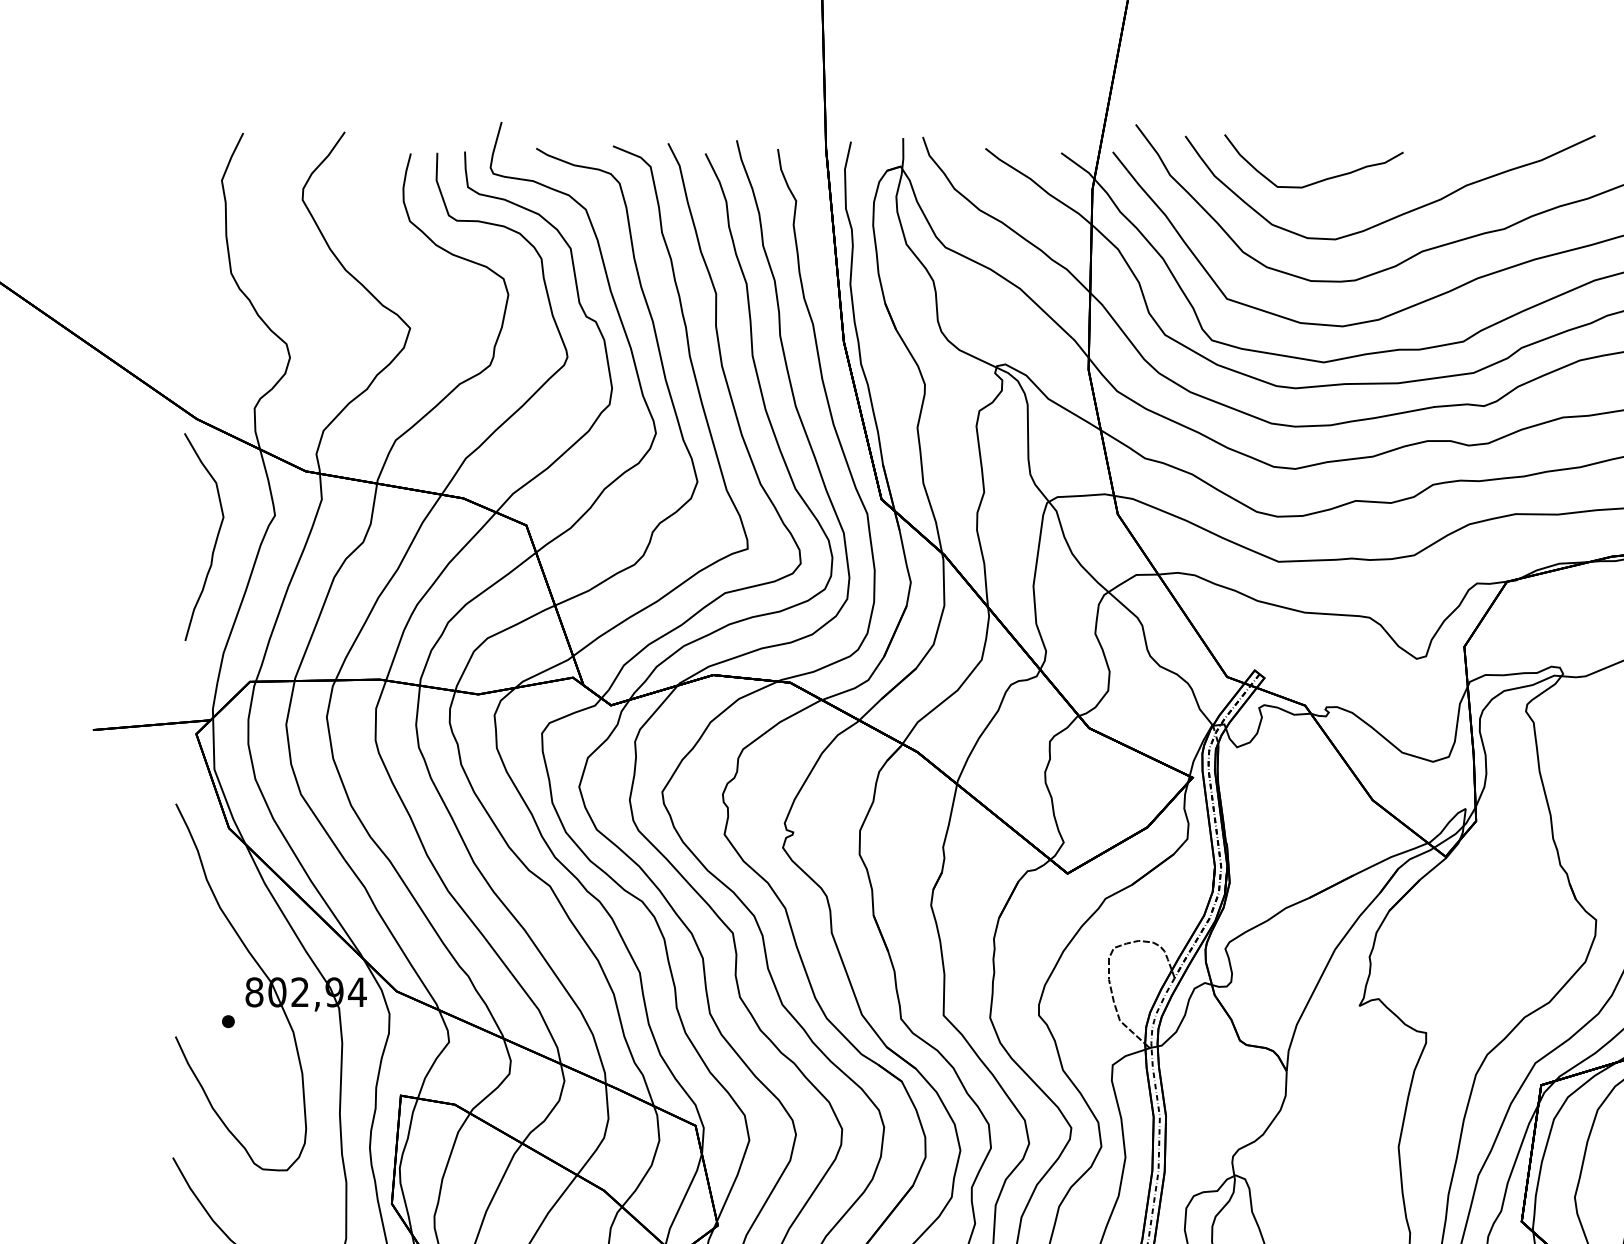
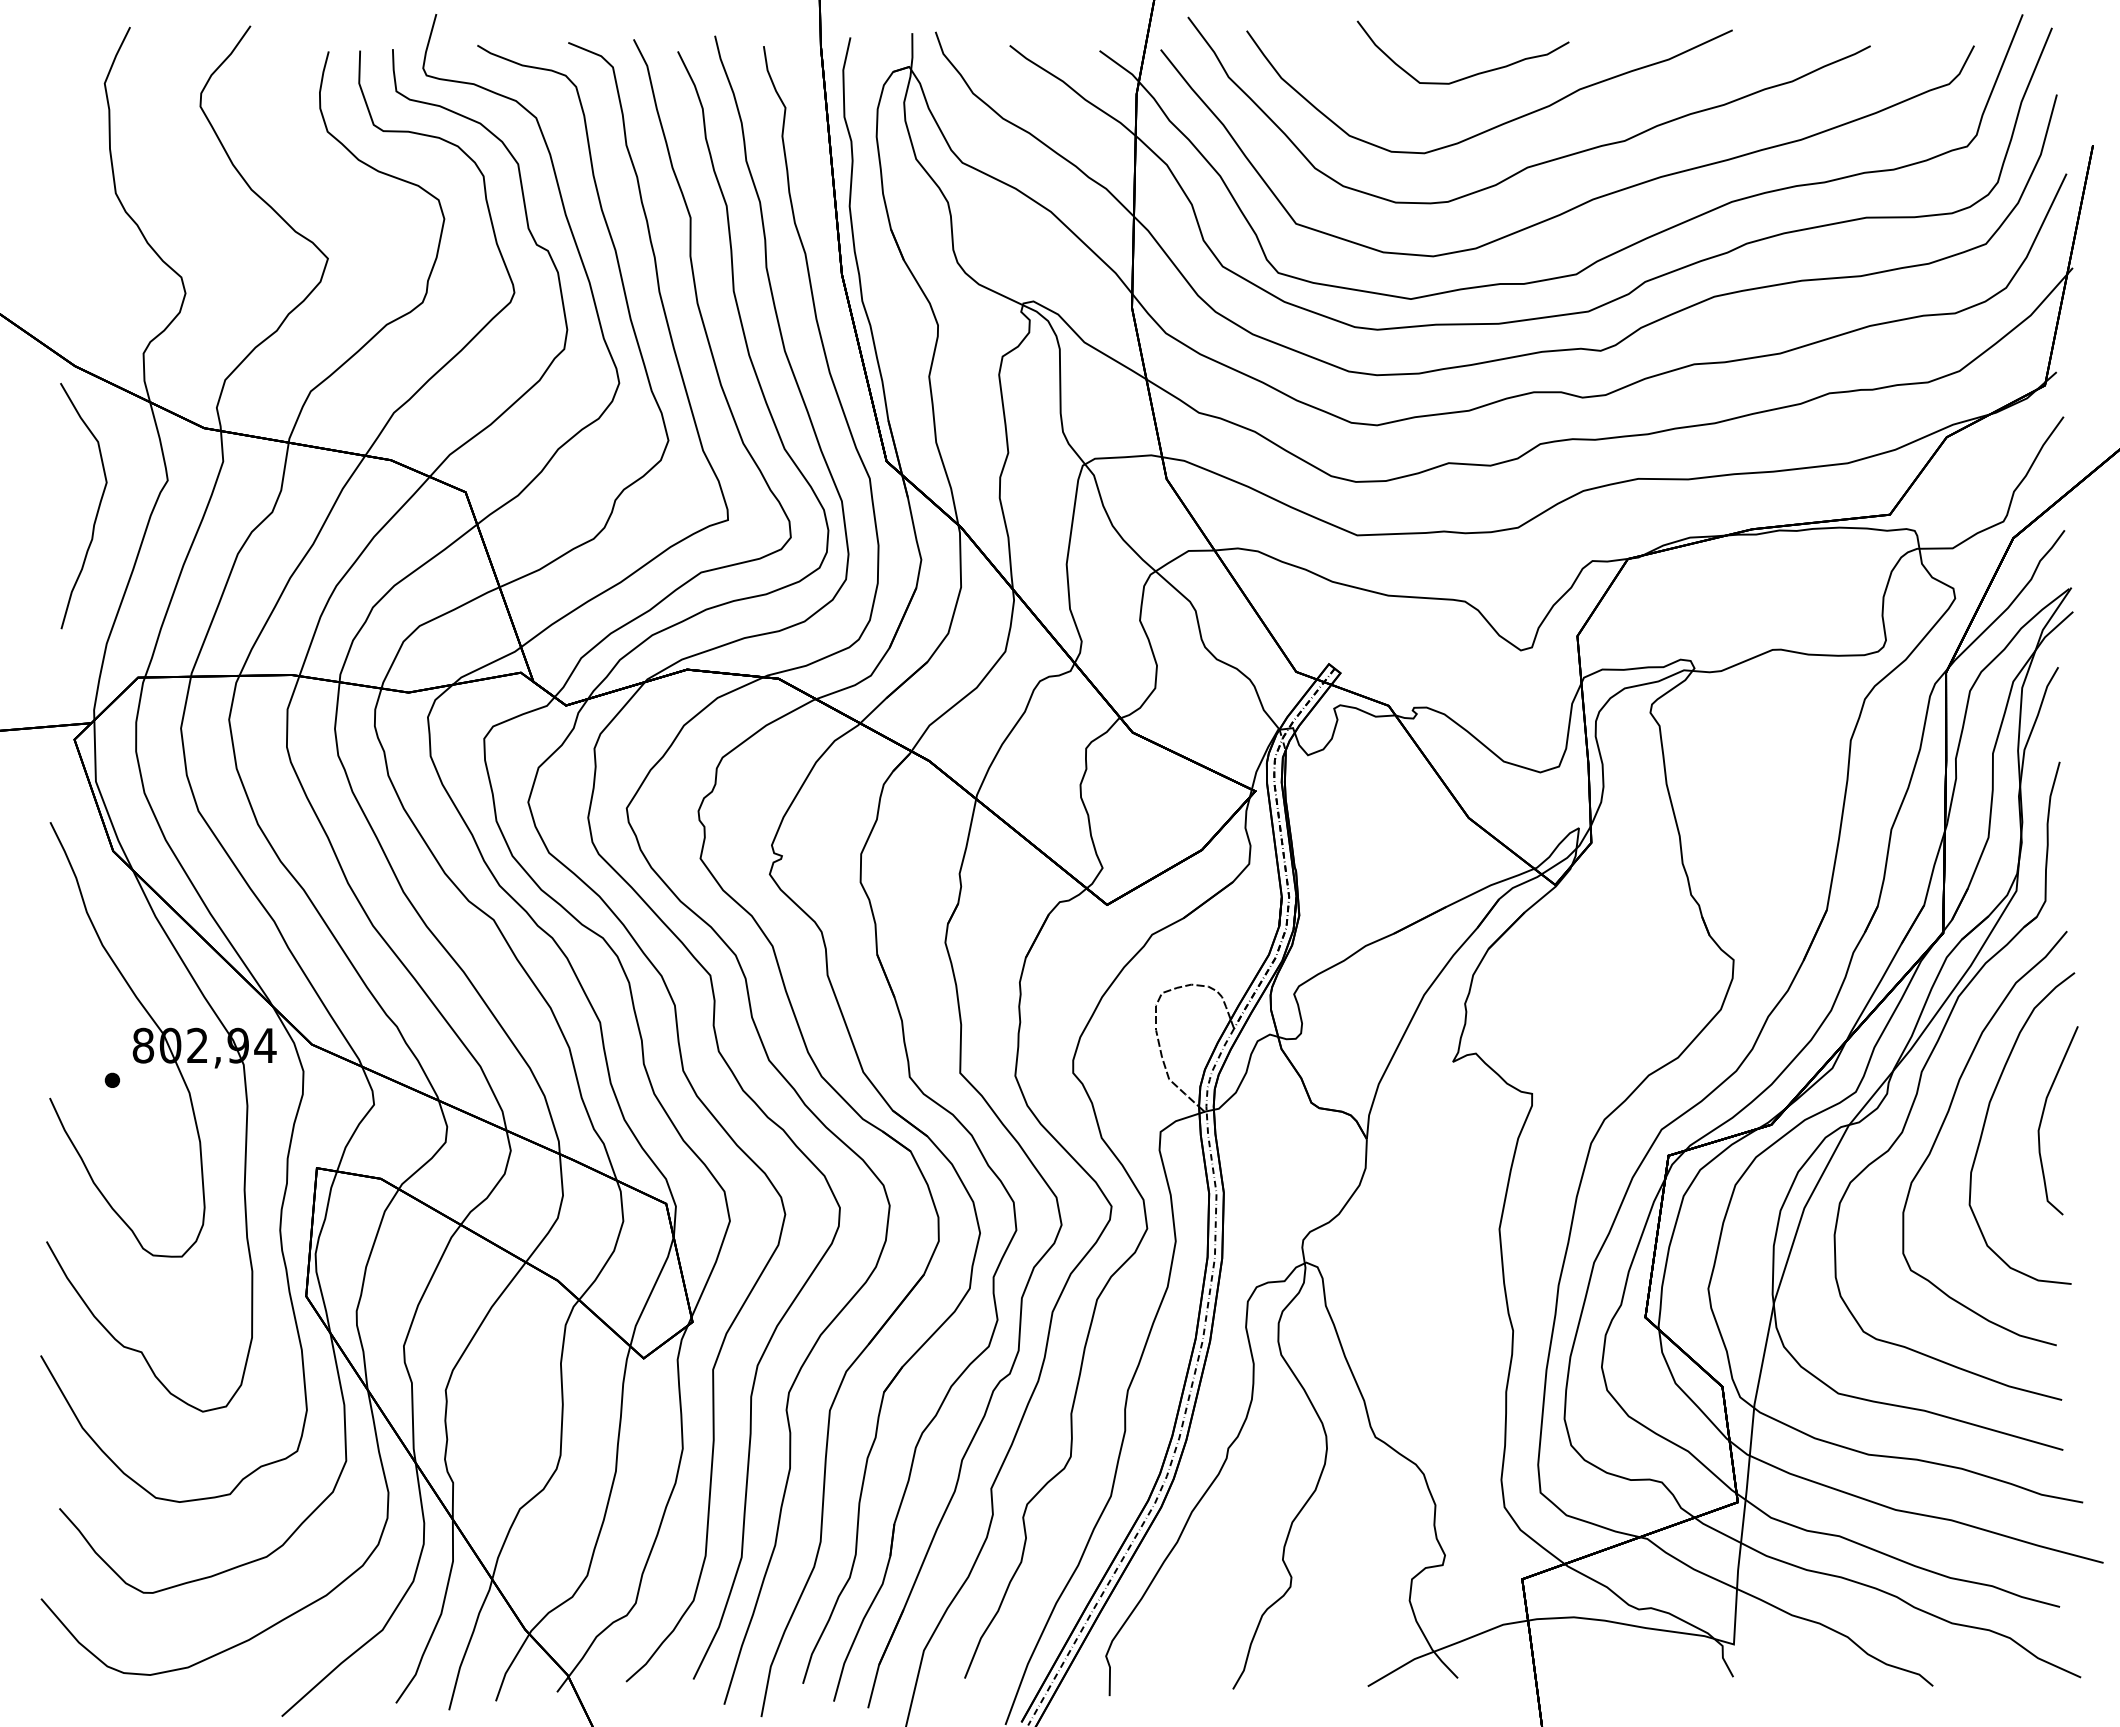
curve: (1319, 180) -> (1469, 75), moved

